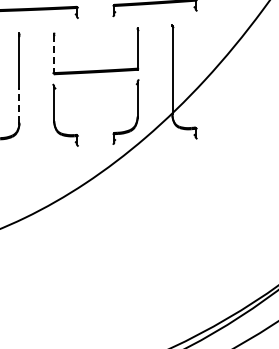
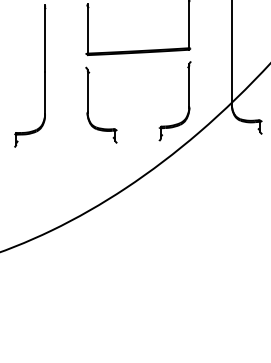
line: (54, 54) -> (87, 30), dashed -> solid
line: (19, 104) -> (45, 92), dashed -> solid

